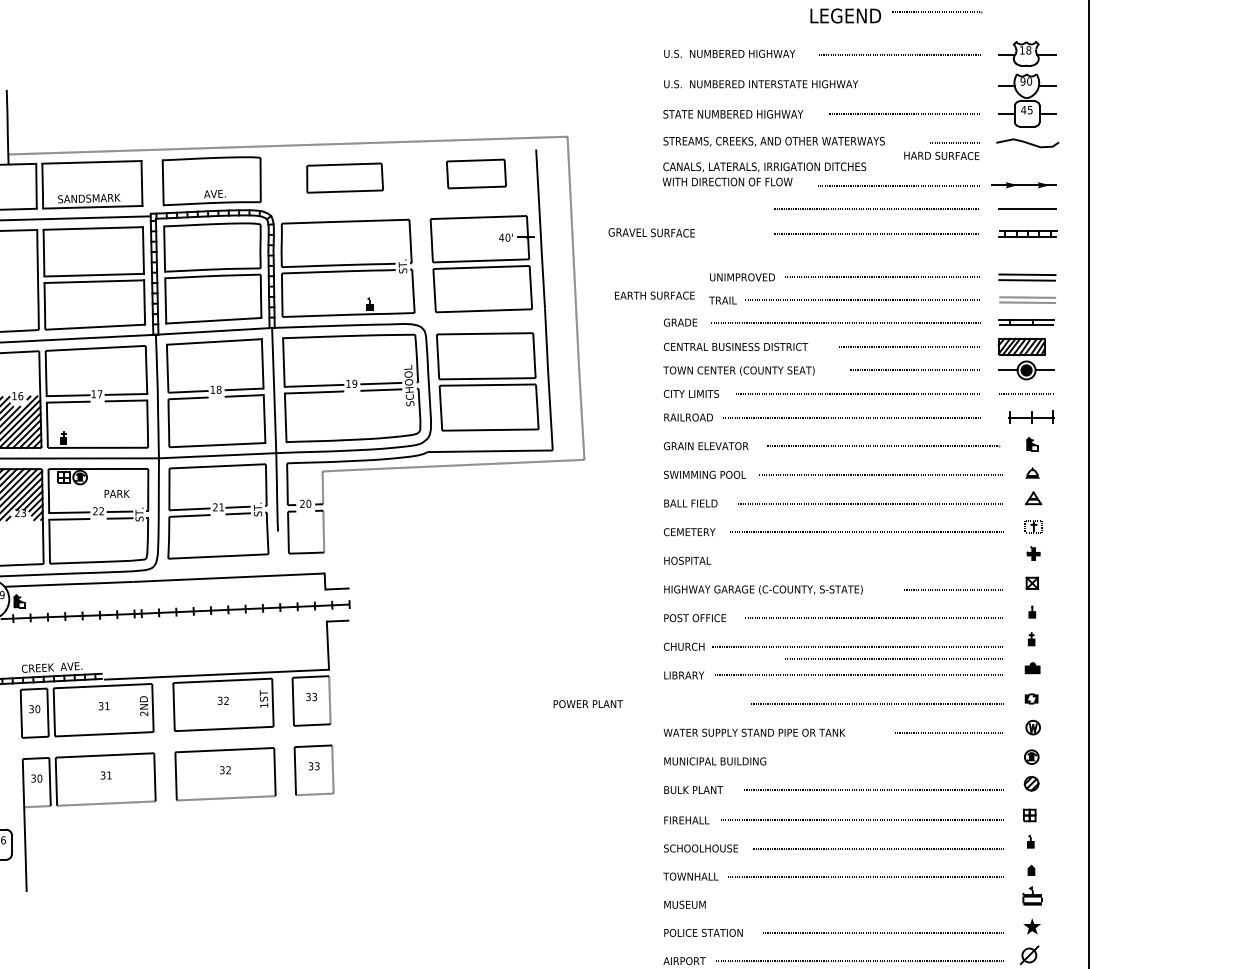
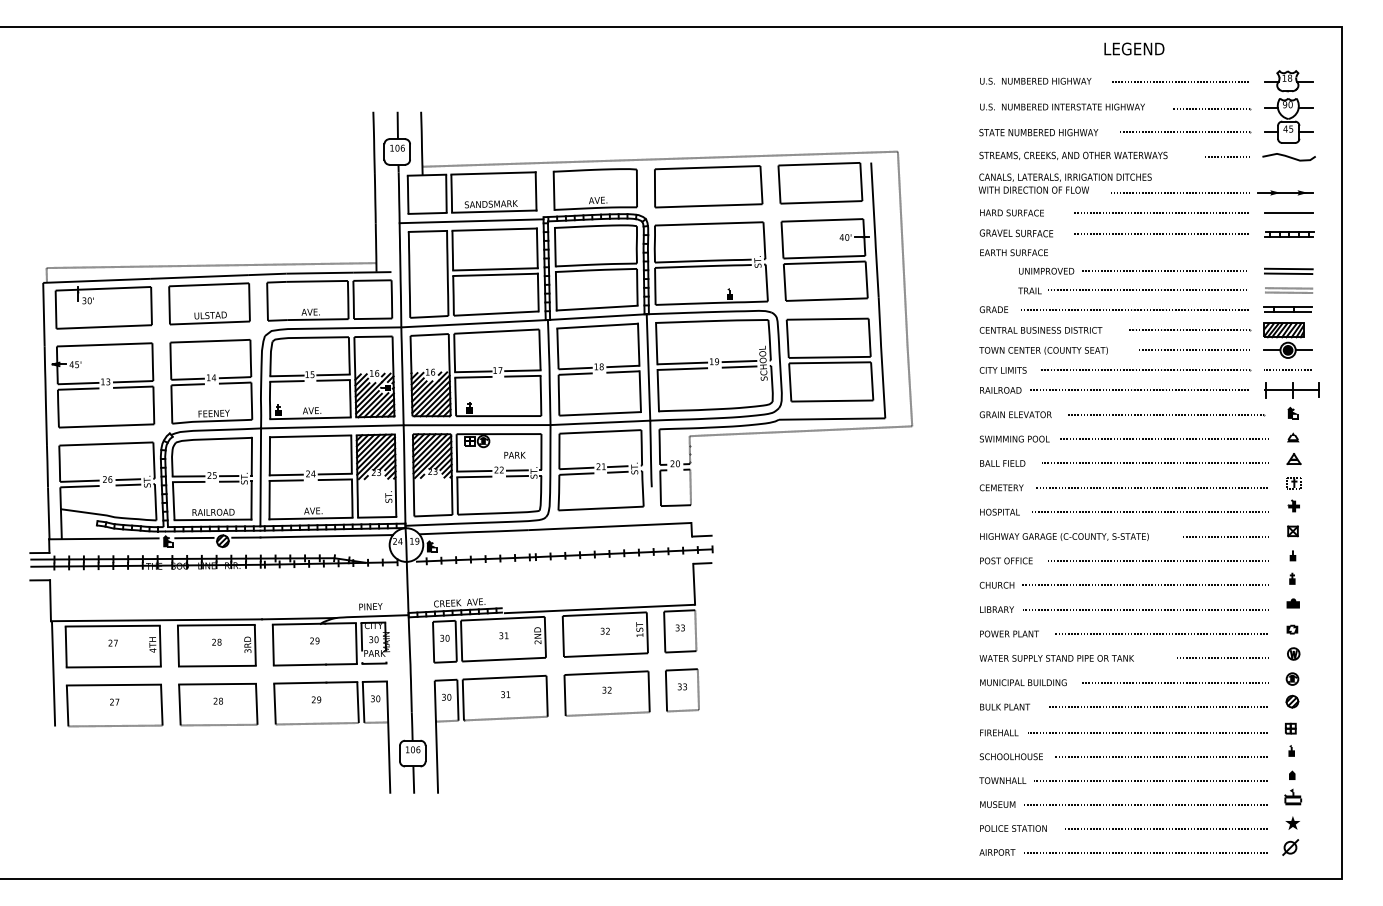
line: (937, 13) -> (1212, 109), moved
text: (941, 155) -> (1011, 212), moved
part: (476, 174) -> (820, 183), size x1.67
part: (344, 177) -> (708, 186), size x1.67
text: (651, 232) -> (1016, 233), moved
text: (654, 295) -> (1013, 252), moved
part: (1030, 417) -> (1291, 390), size x1.43
line: (863, 561) -> (1149, 512), added
line: (892, 658) -> (1174, 682), moved
text: (588, 703) -> (1009, 633), moved
line: (858, 904) -> (1145, 804), added

